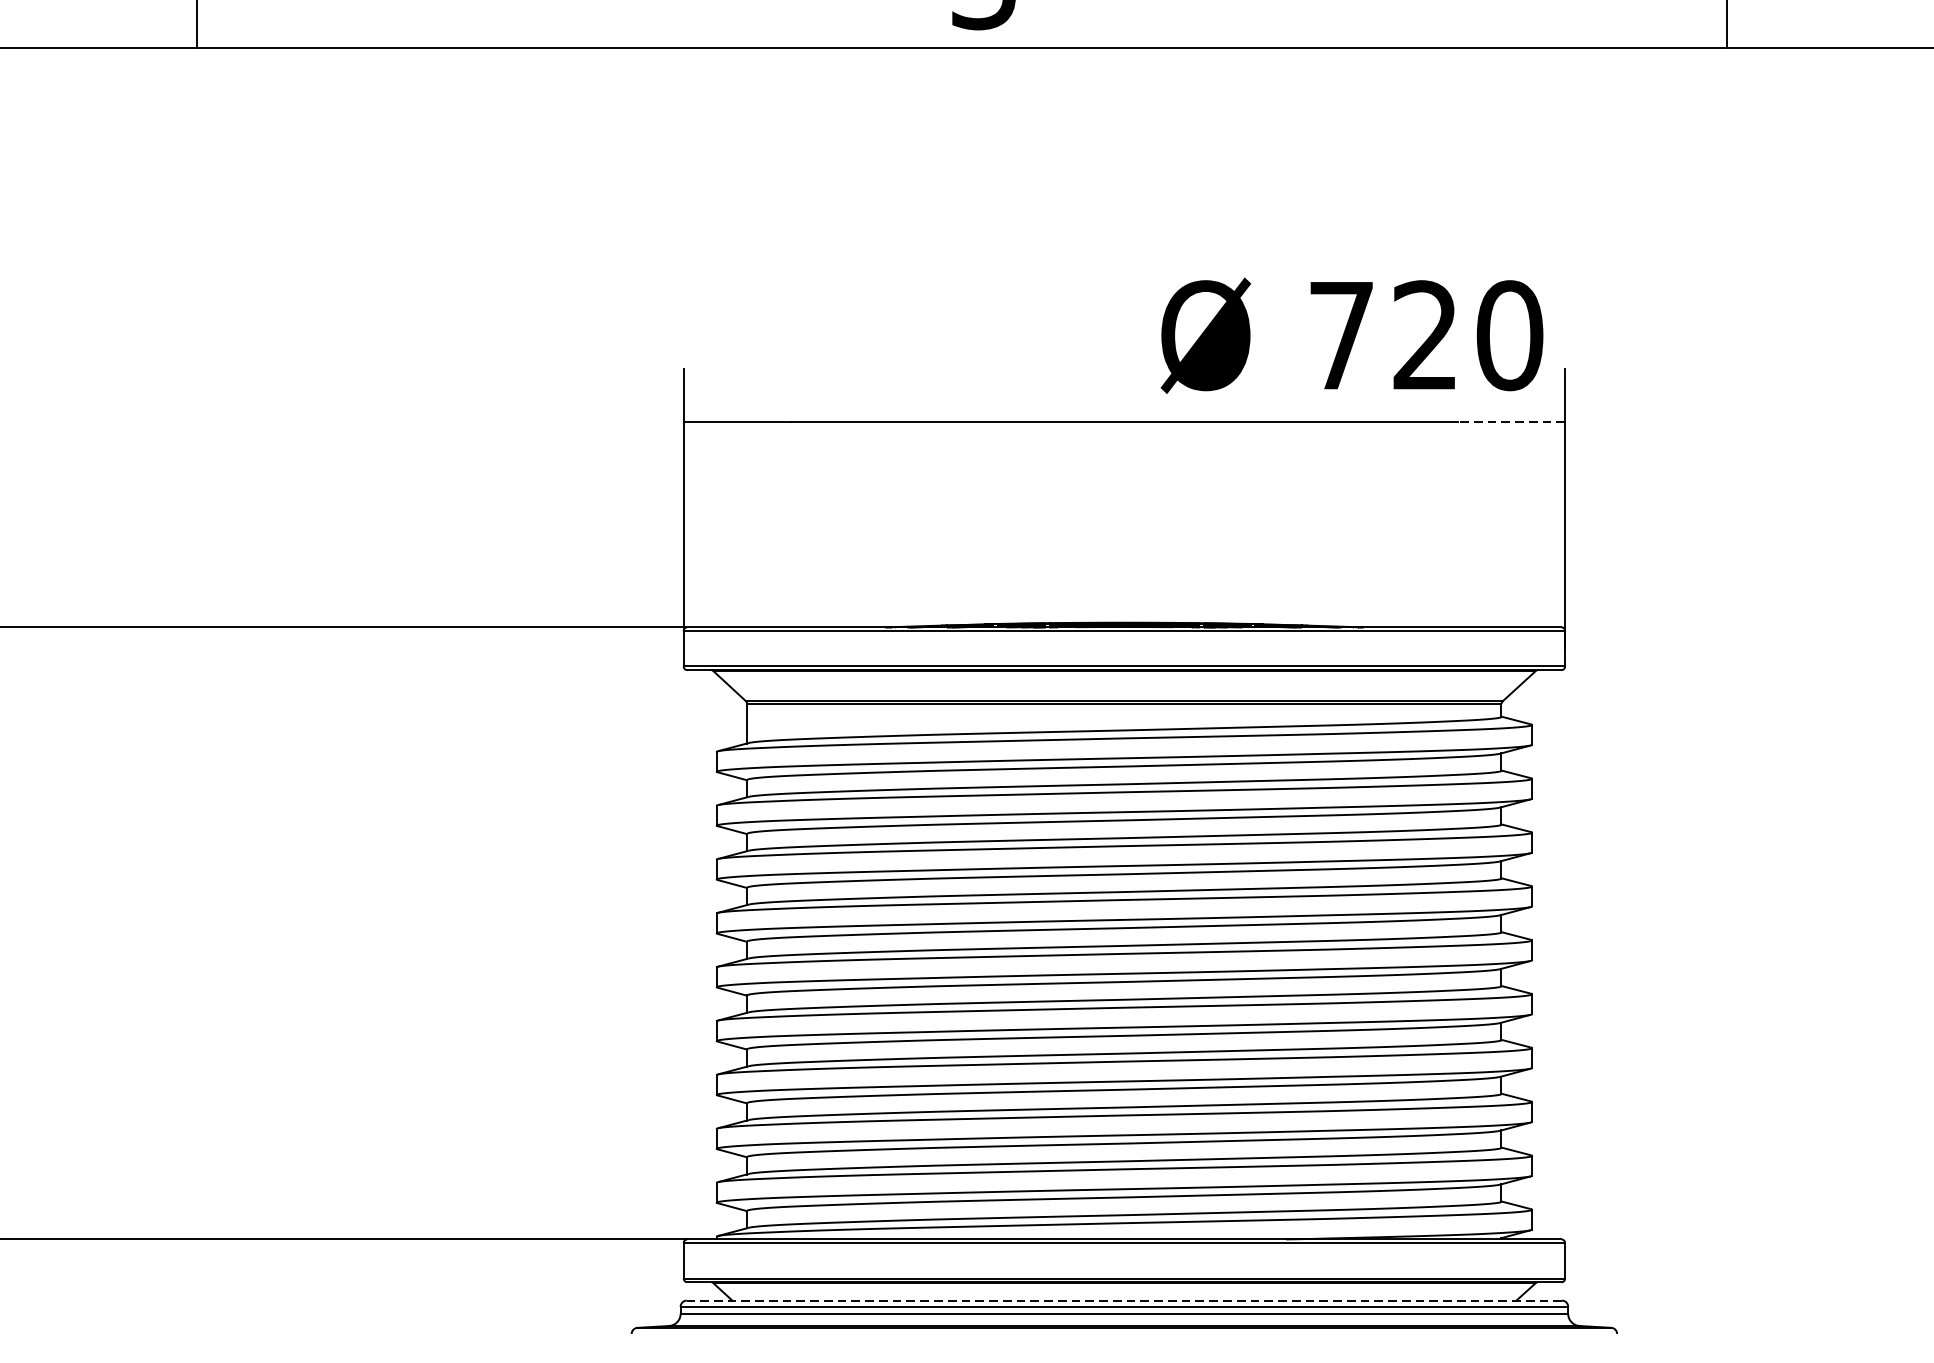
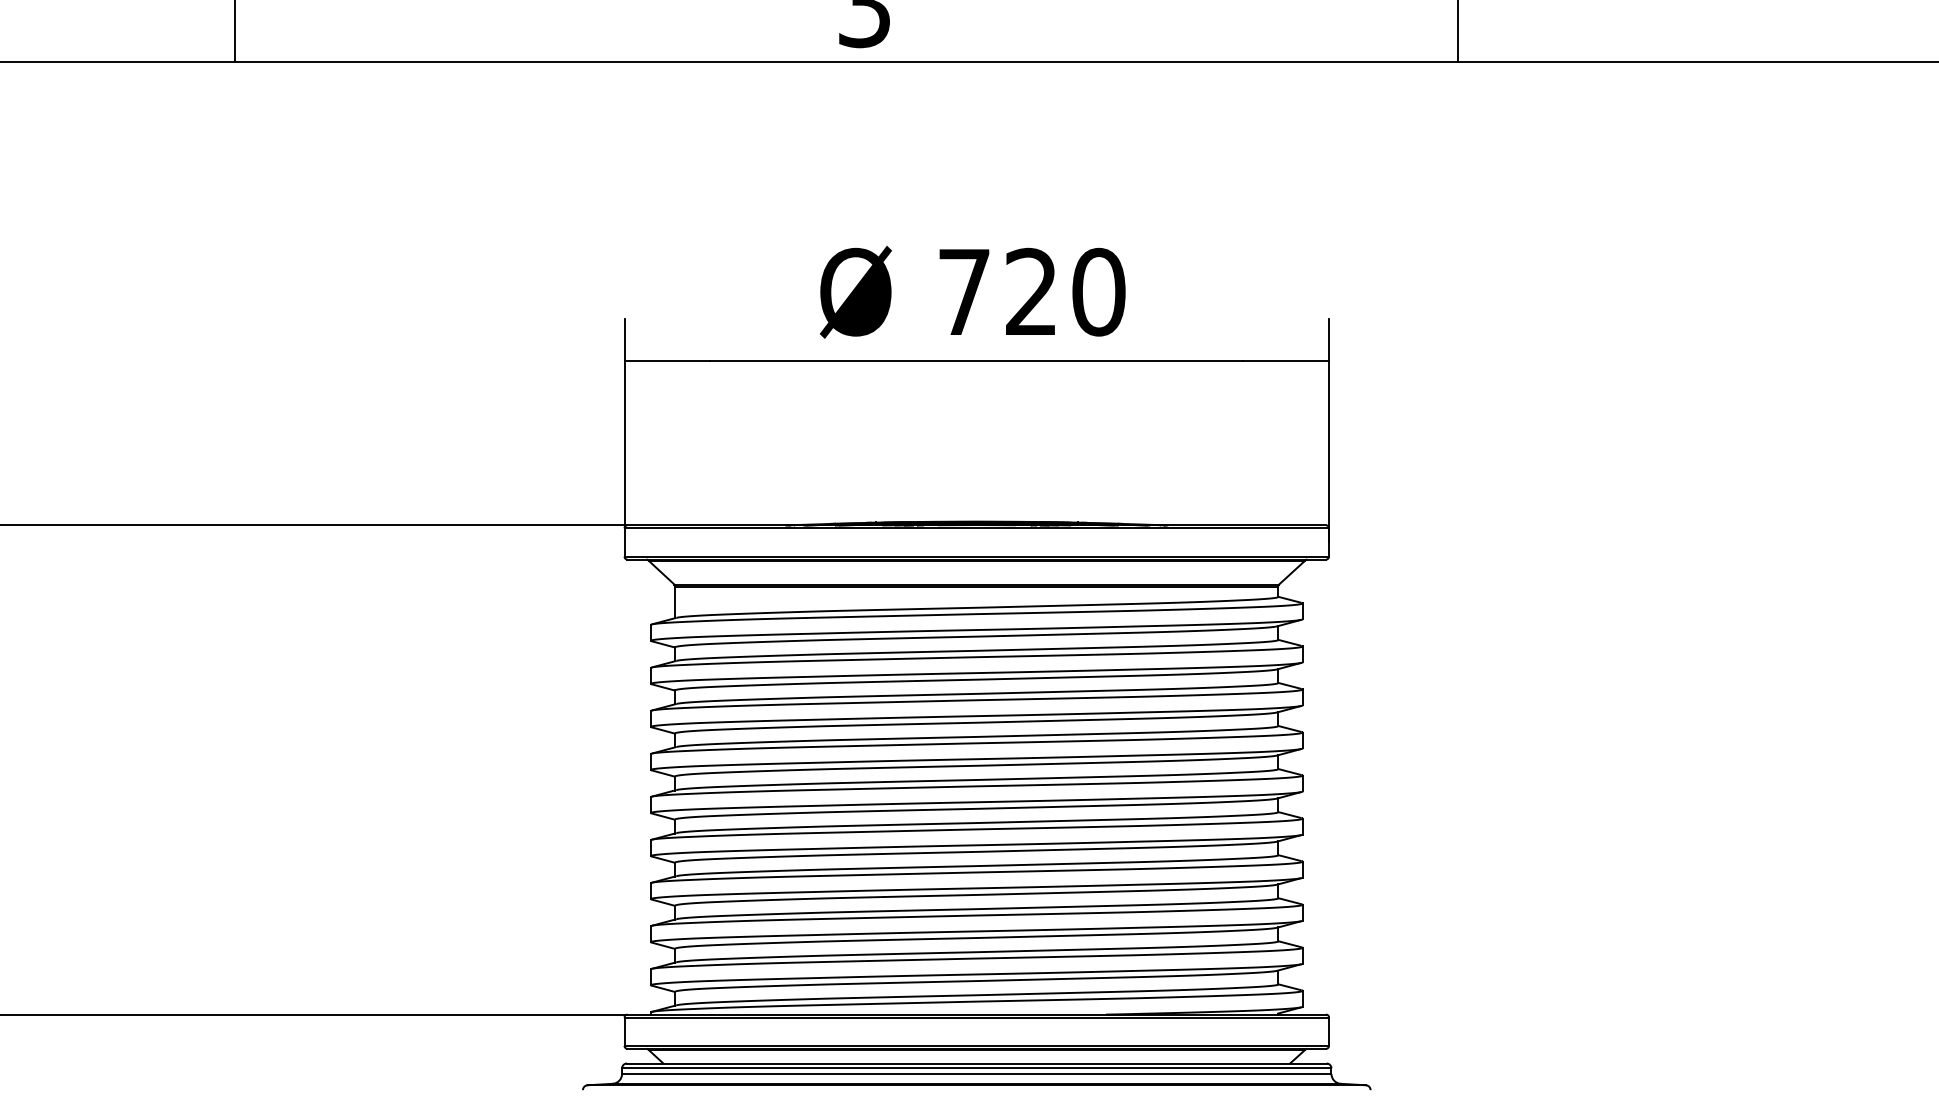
text: (1351, 336) -> (972, 292), moved
line: (1511, 422) -> (1286, 361), dashed -> solid
line: (1124, 1300) -> (976, 1063), dashed -> solid

